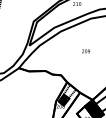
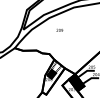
text: (85, 50) -> (59, 29), moved

